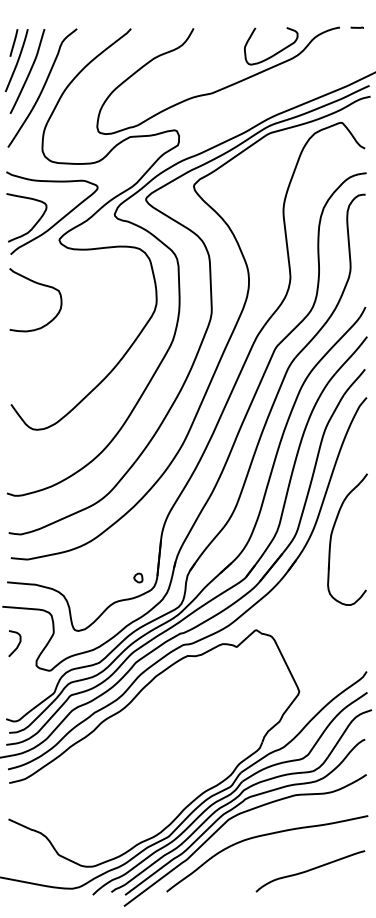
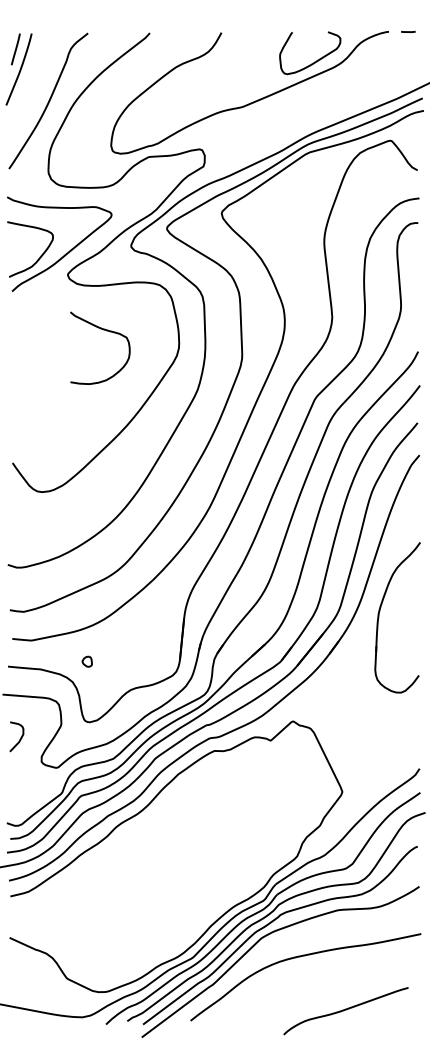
curve: (28, 72) -> (32, 83), removed
curve: (40, 285) -> (105, 331), moved
part: (138, 577) -> (87, 661), moved
curve: (310, 870) -> (346, 1010), moved

